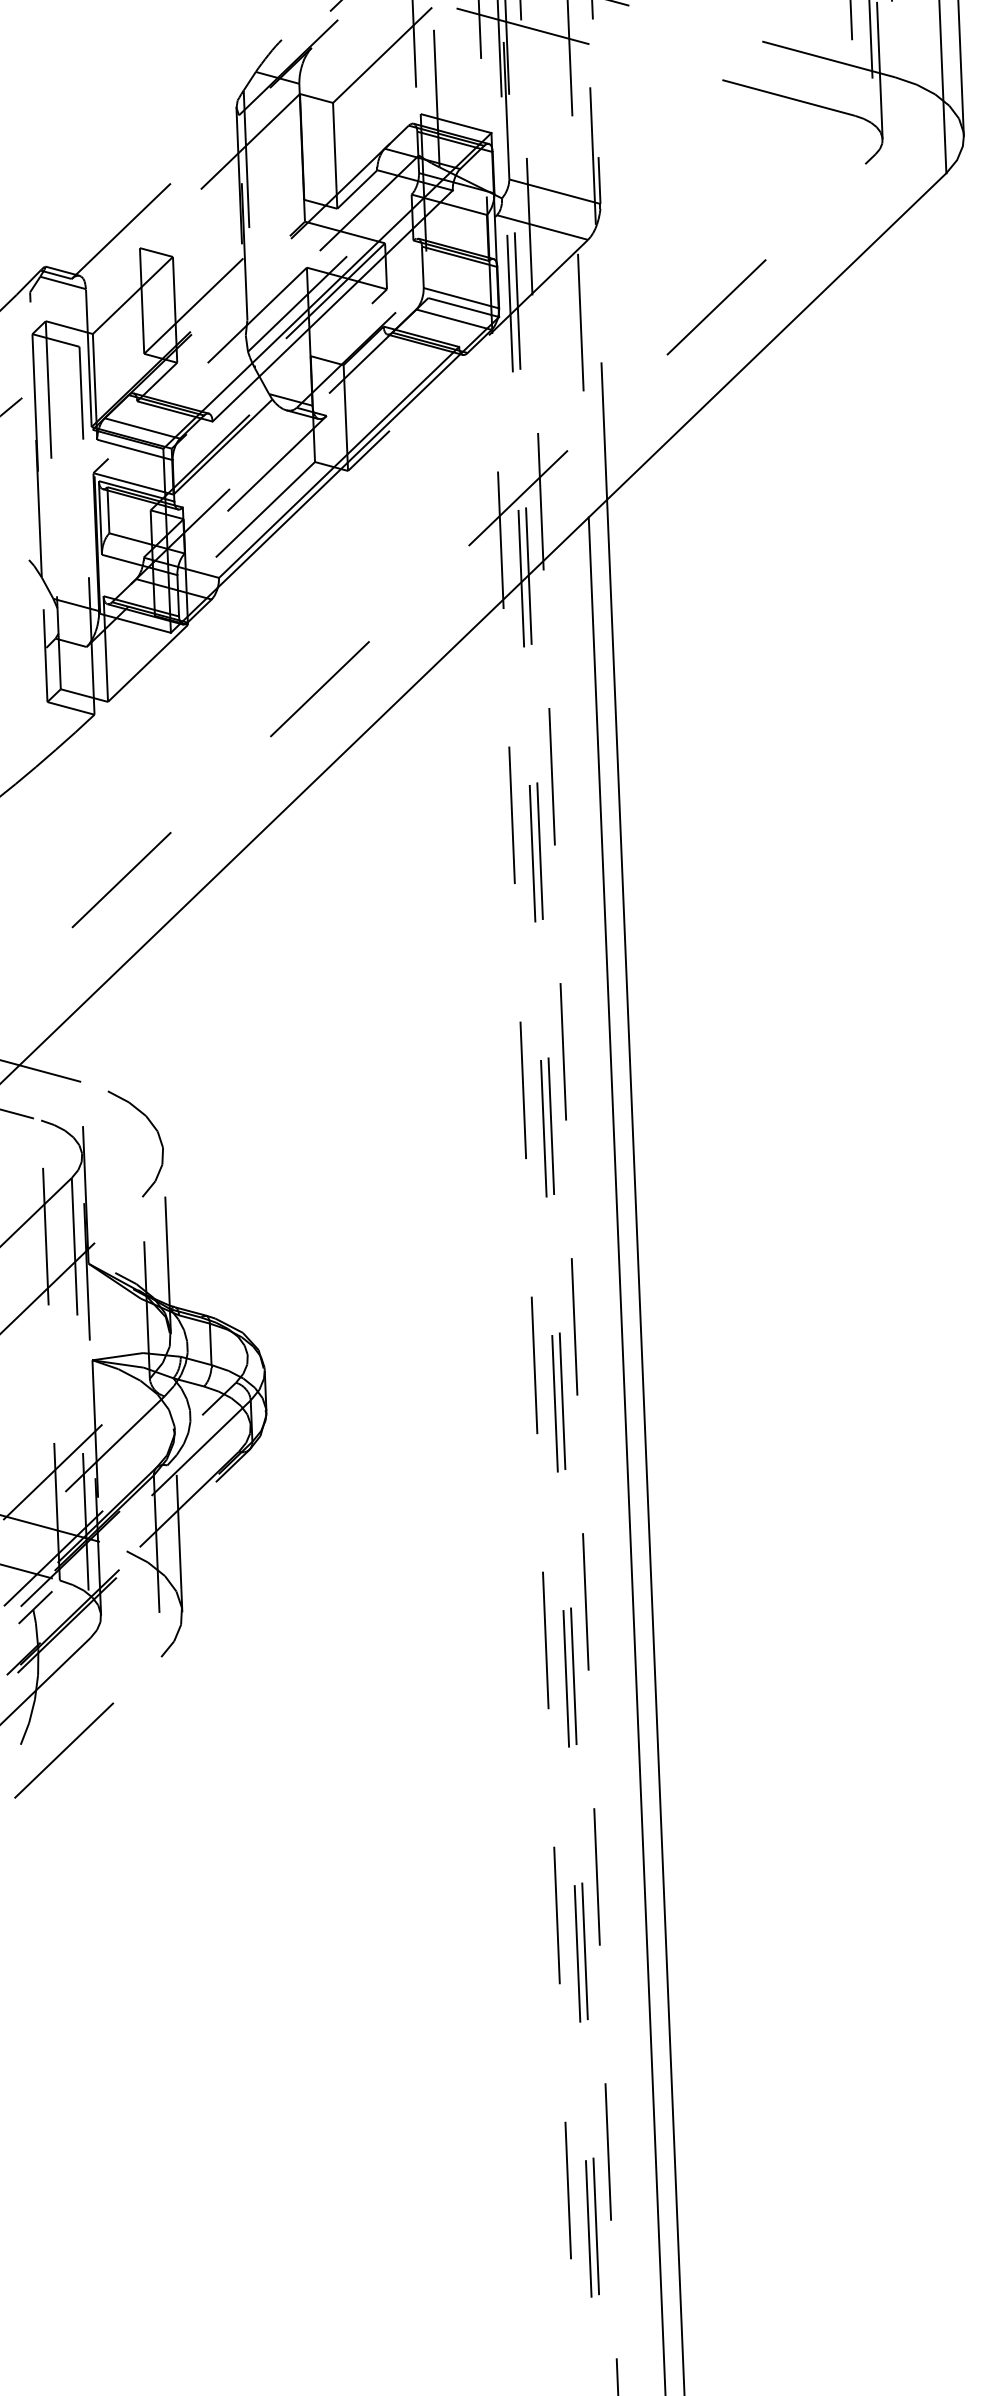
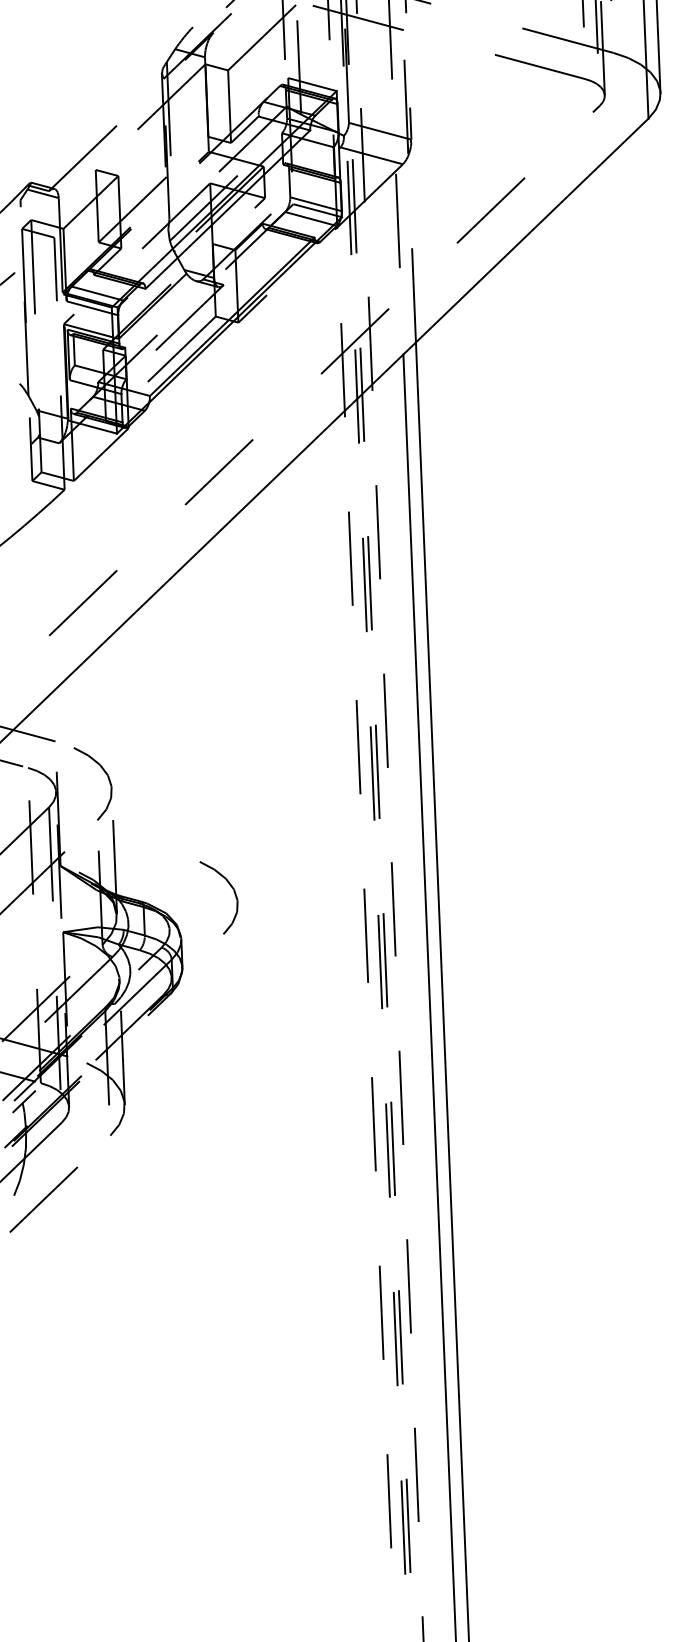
curve: (339, 1297) -> (232, 889), added

